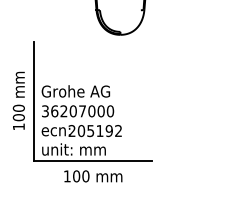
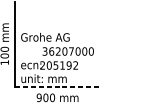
text: (78, 111) -> (68, 51), moved
line: (93, 160) -> (57, 86), solid -> dashed
text: (66, 176) -> (38, 97), 100 -> 900

